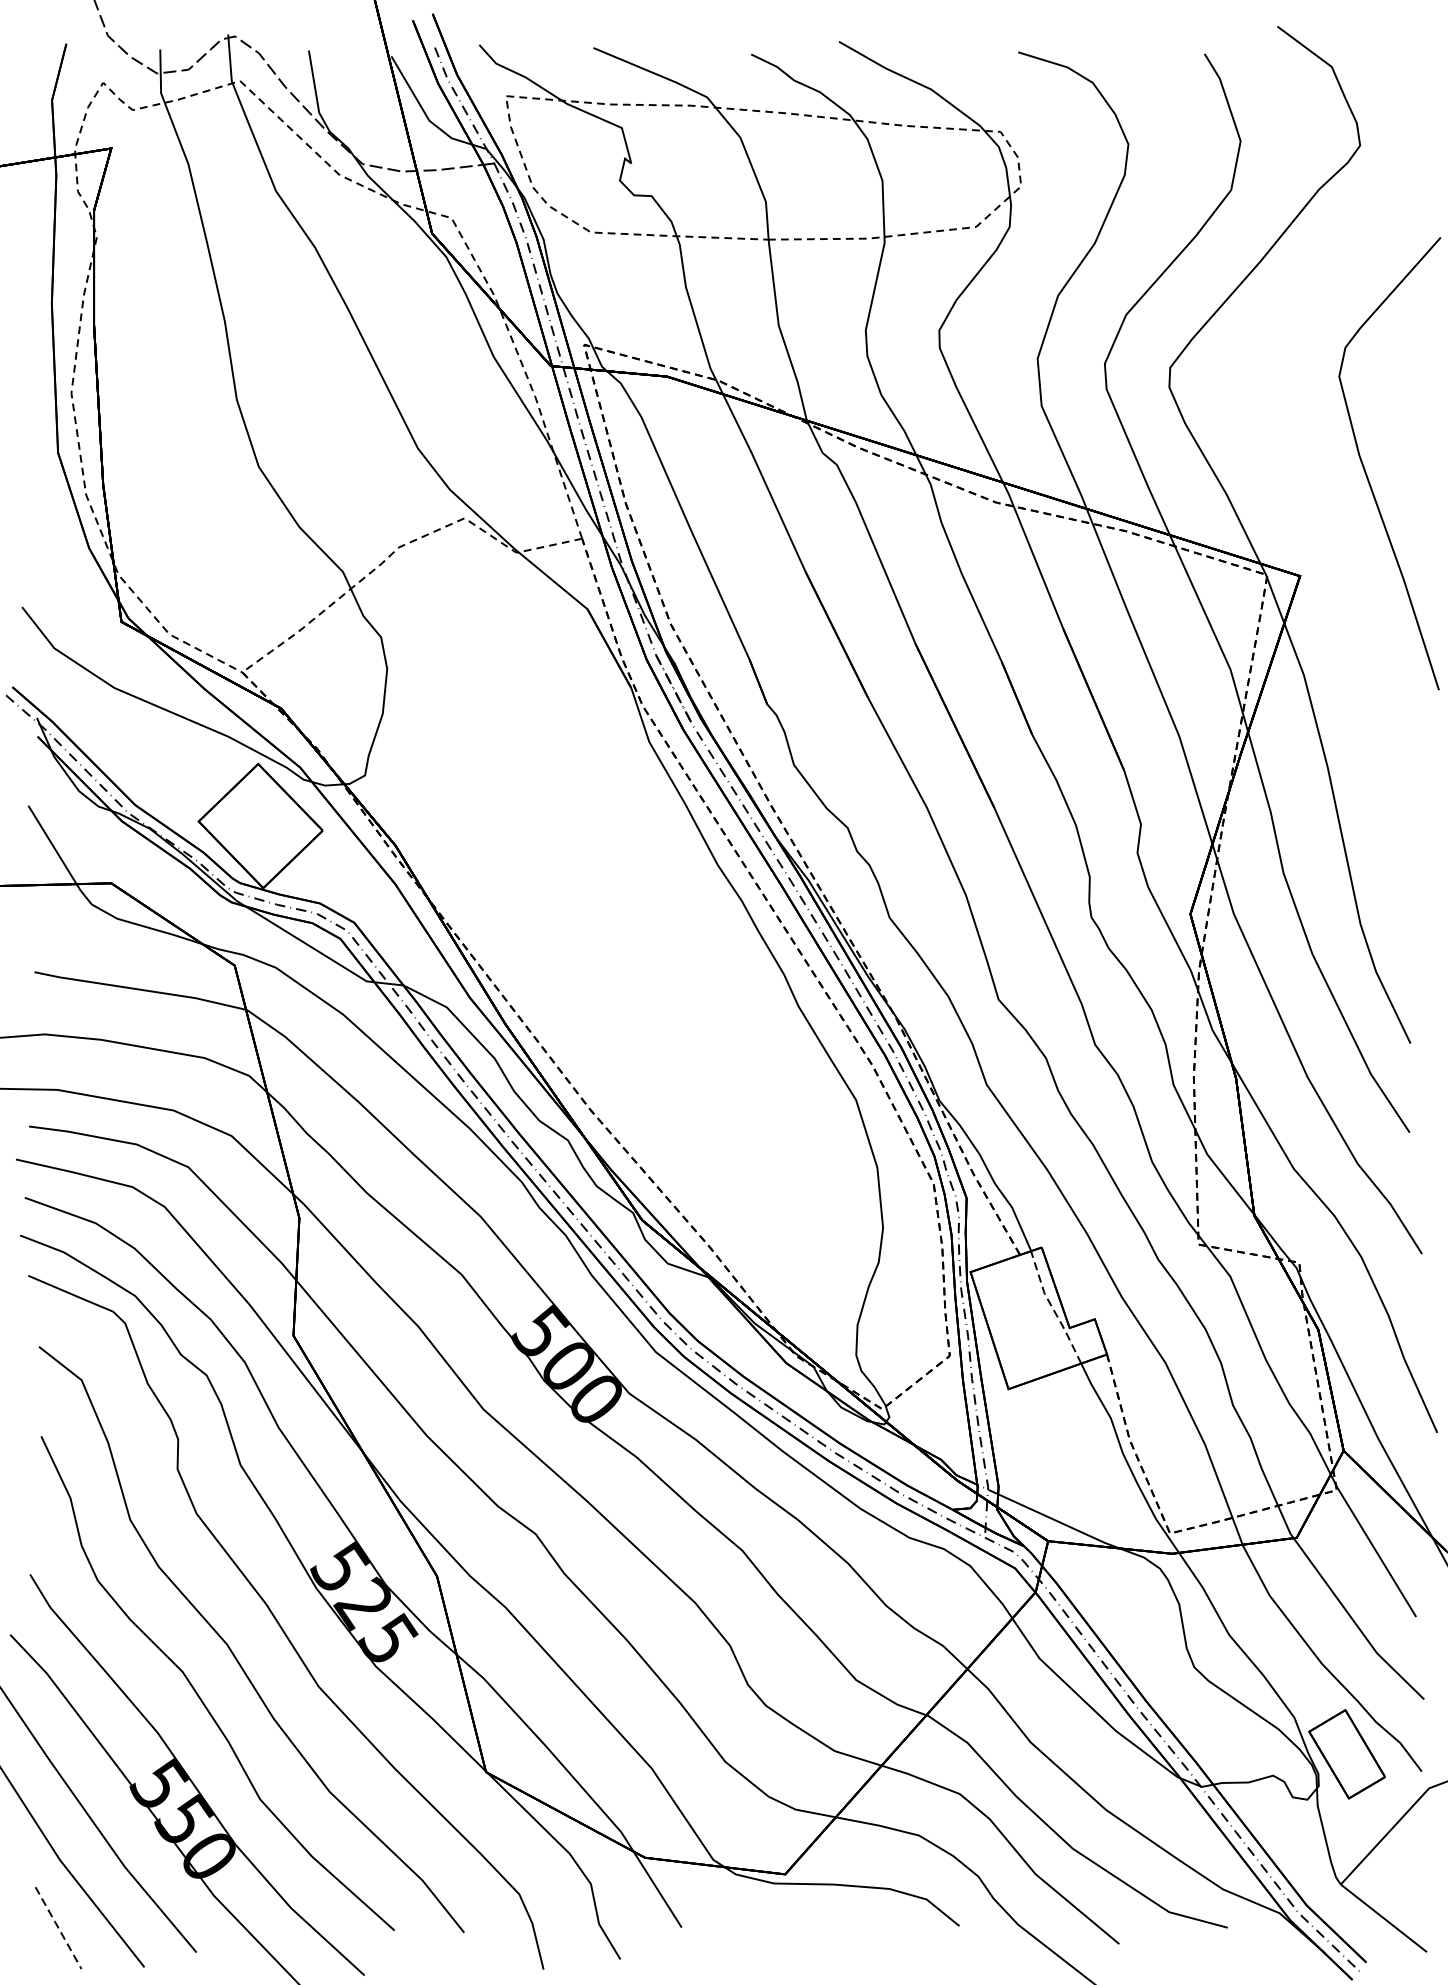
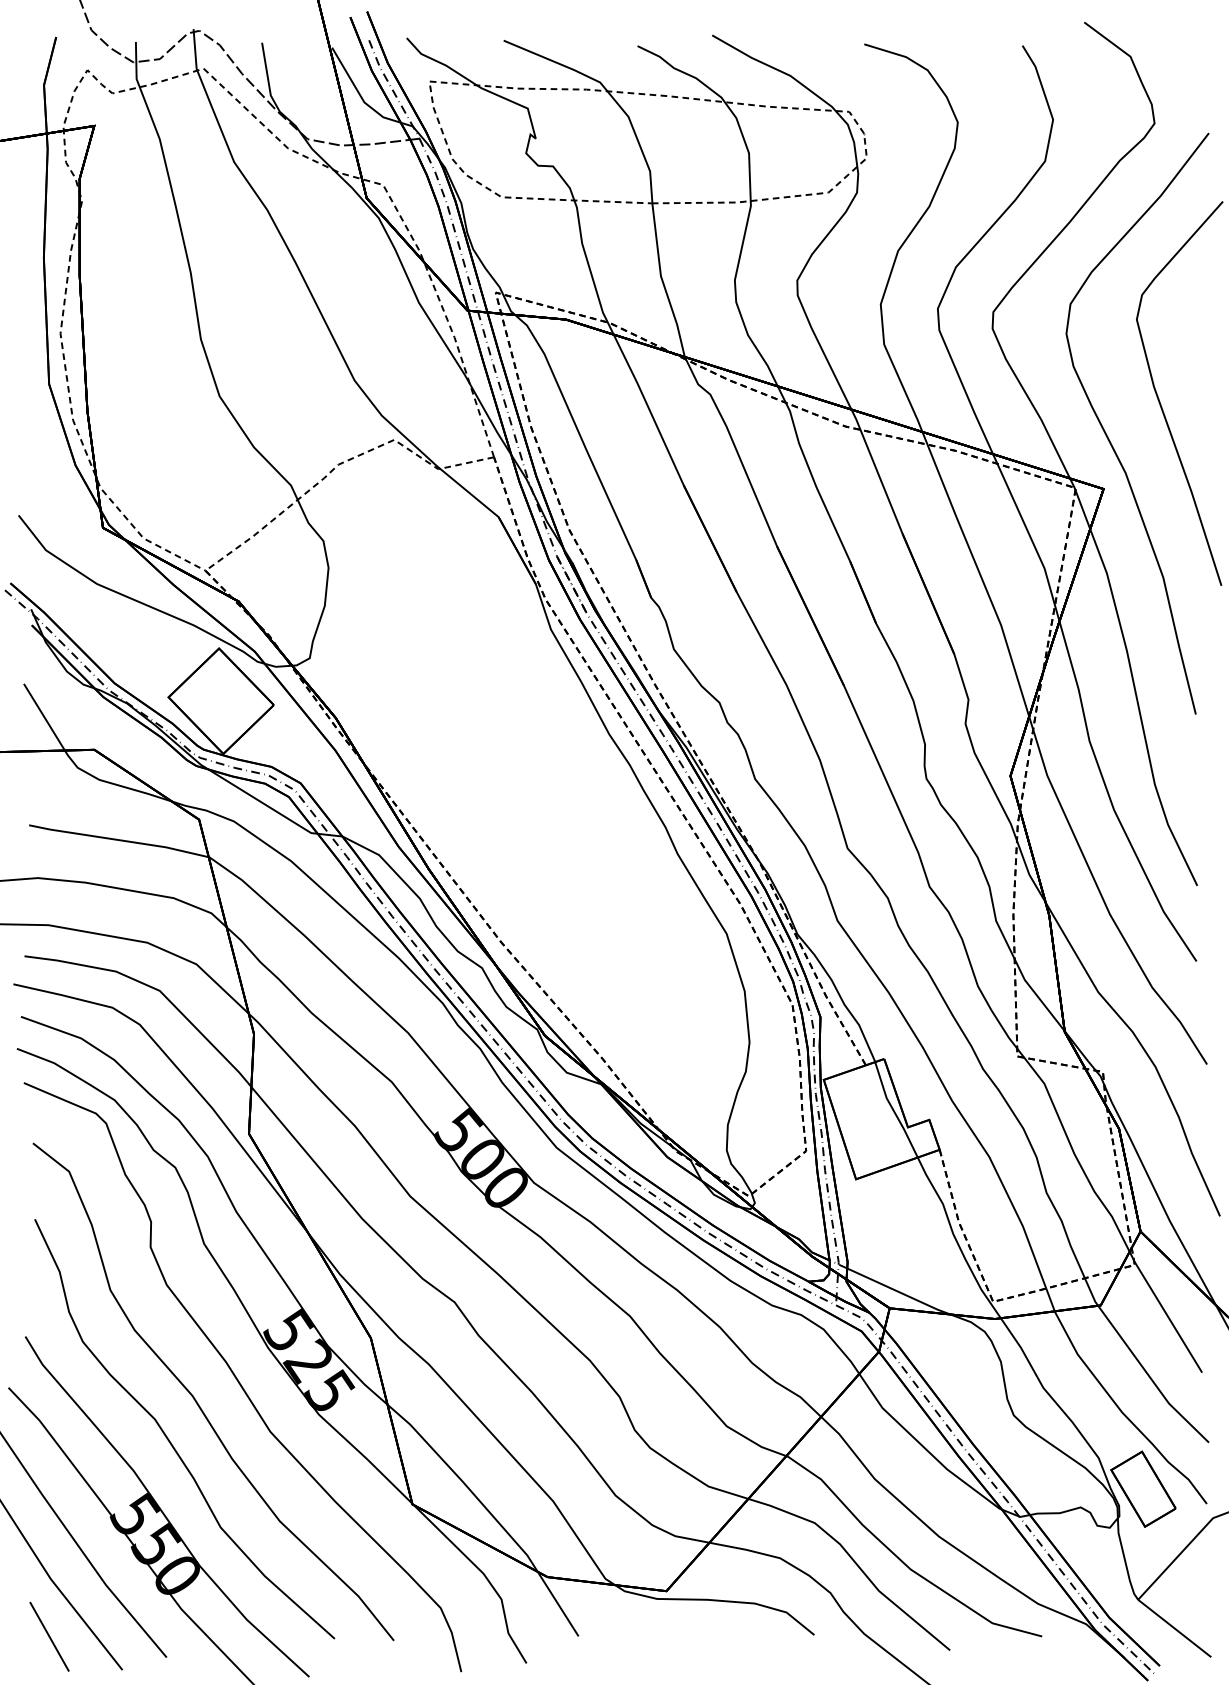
curve: (1307, 516) -> (1109, 438), added
line: (1052, 1309) -> (893, 1111), dashed -> solid
line: (58, 1927) -> (49, 1636), dashed -> solid

